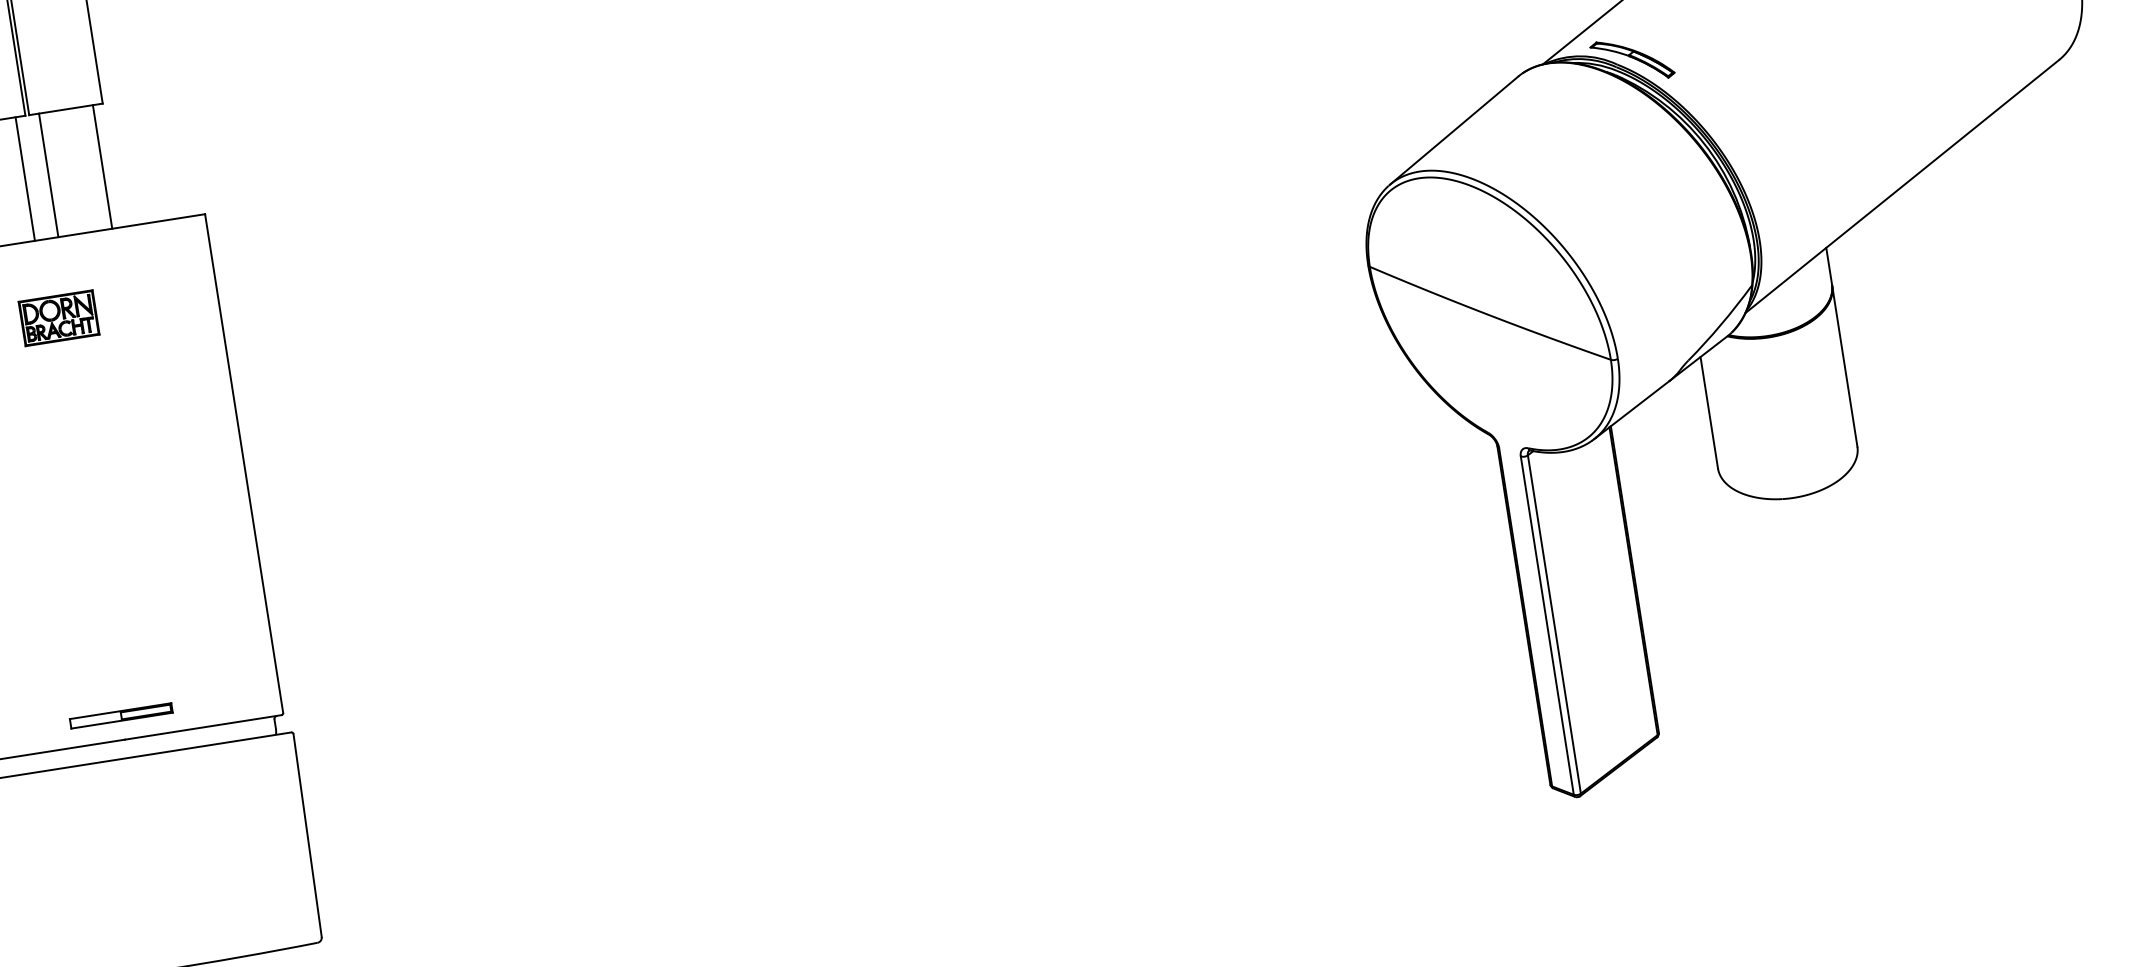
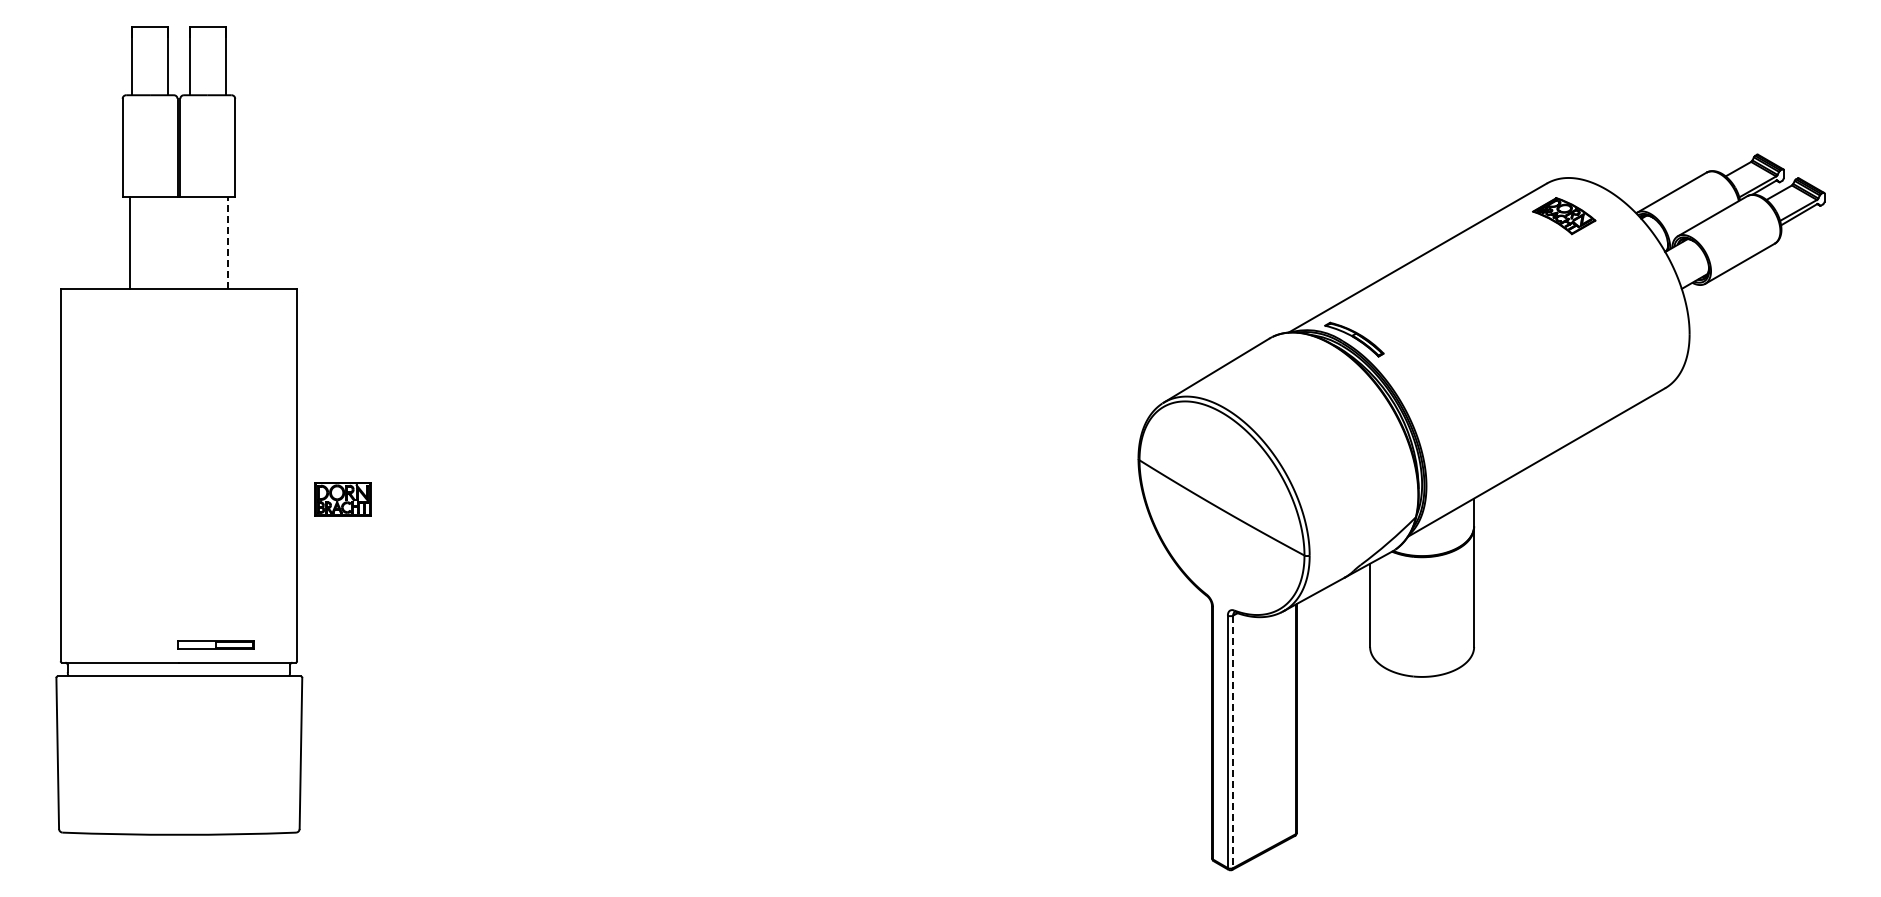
line: (101, 166) -> (227, 242), solid -> dashed
line: (48, 174) -> (187, 242), removed
line: (25, 178) -> (170, 242), removed
part: (58, 318) -> (342, 499), moved
line: (1554, 625) -> (1233, 742), solid -> dashed
part: (120, 715) -> (215, 644), moved

